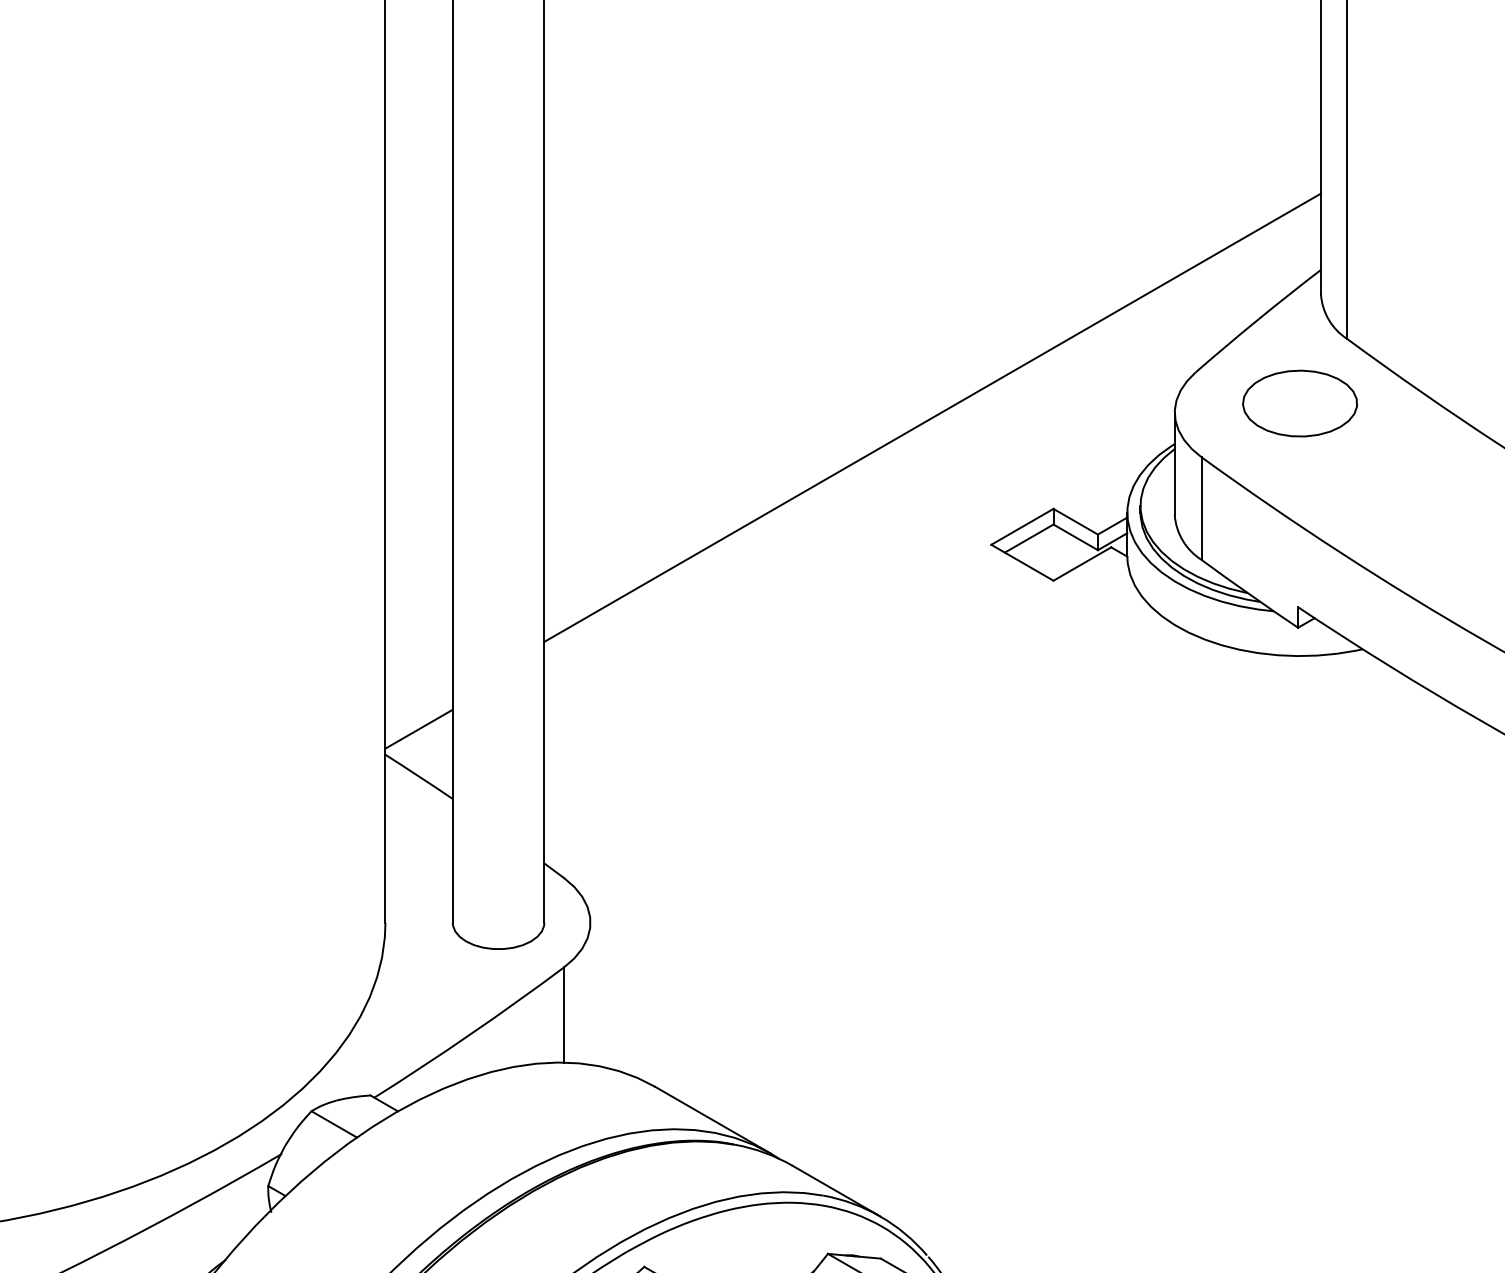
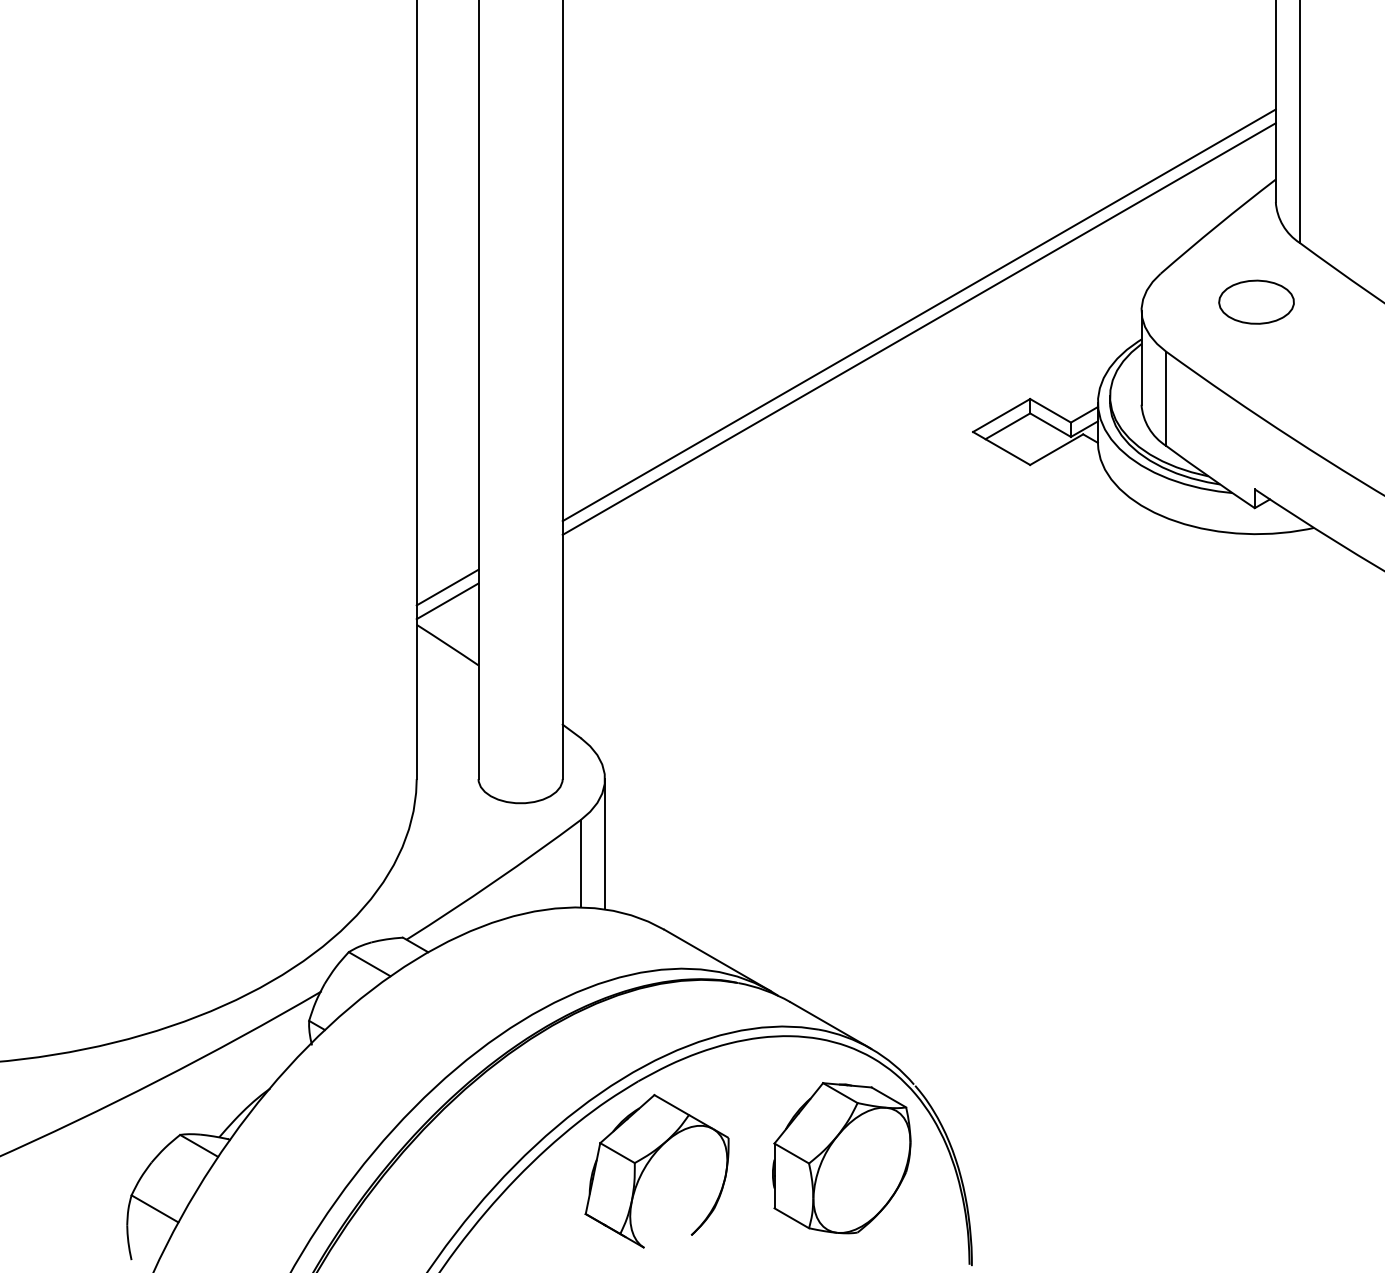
part: (1299, 402) -> (1256, 301), size x0.71
line: (931, 432) -> (918, 328), added
line: (418, 714) -> (447, 587), added
line: (591, 994) -> (605, 844), added

